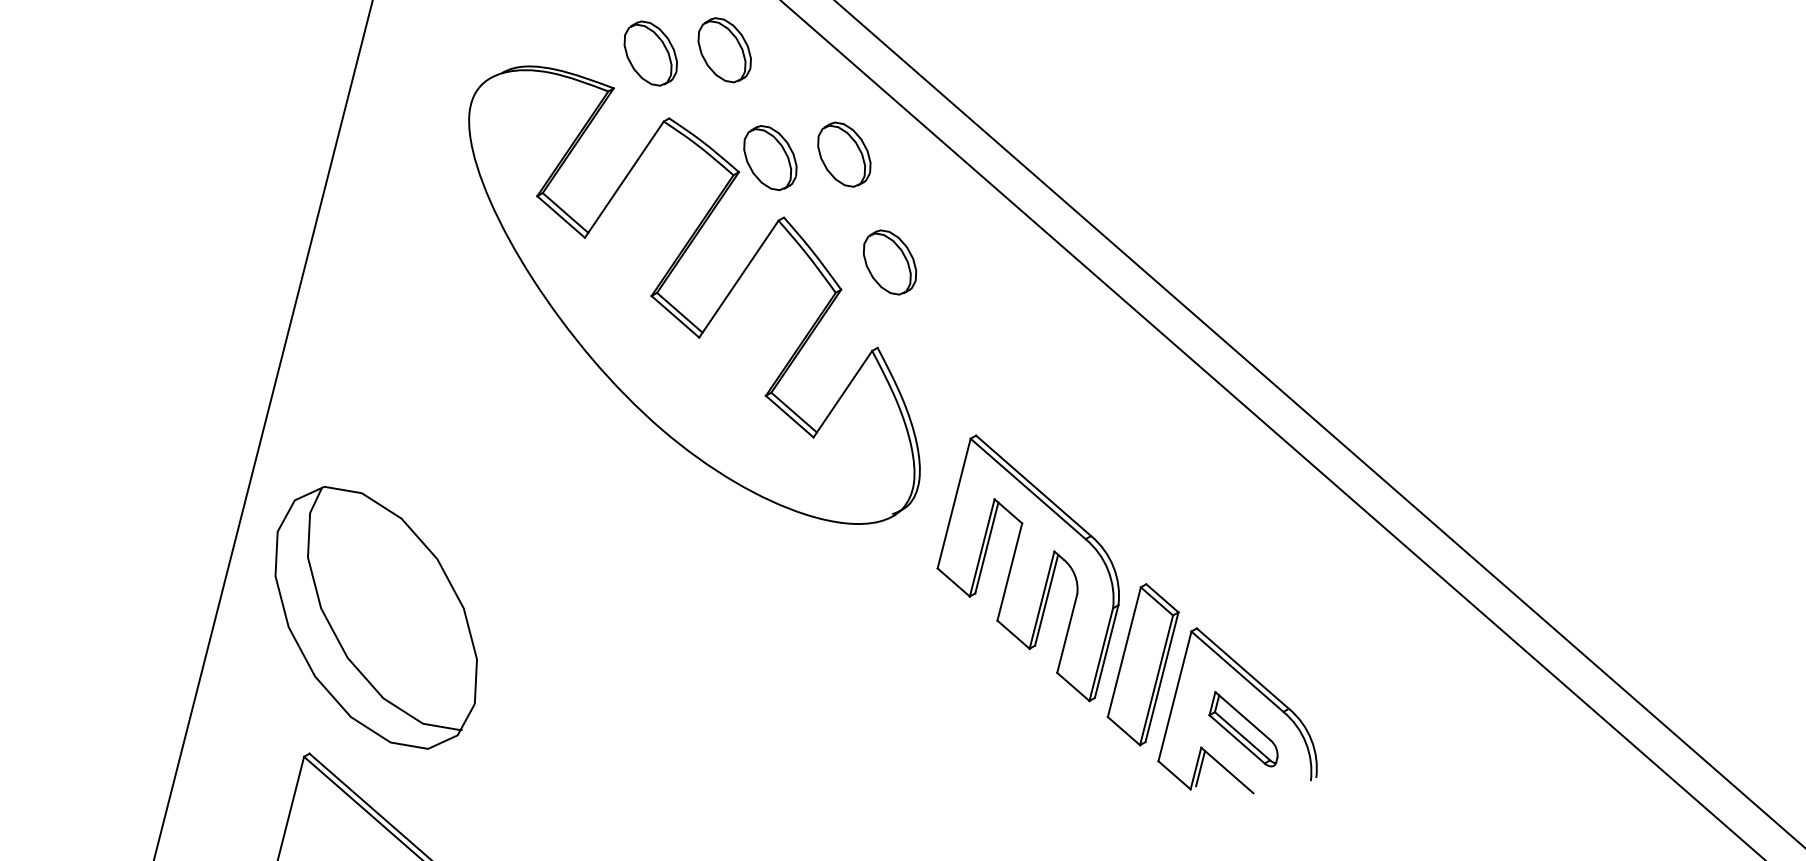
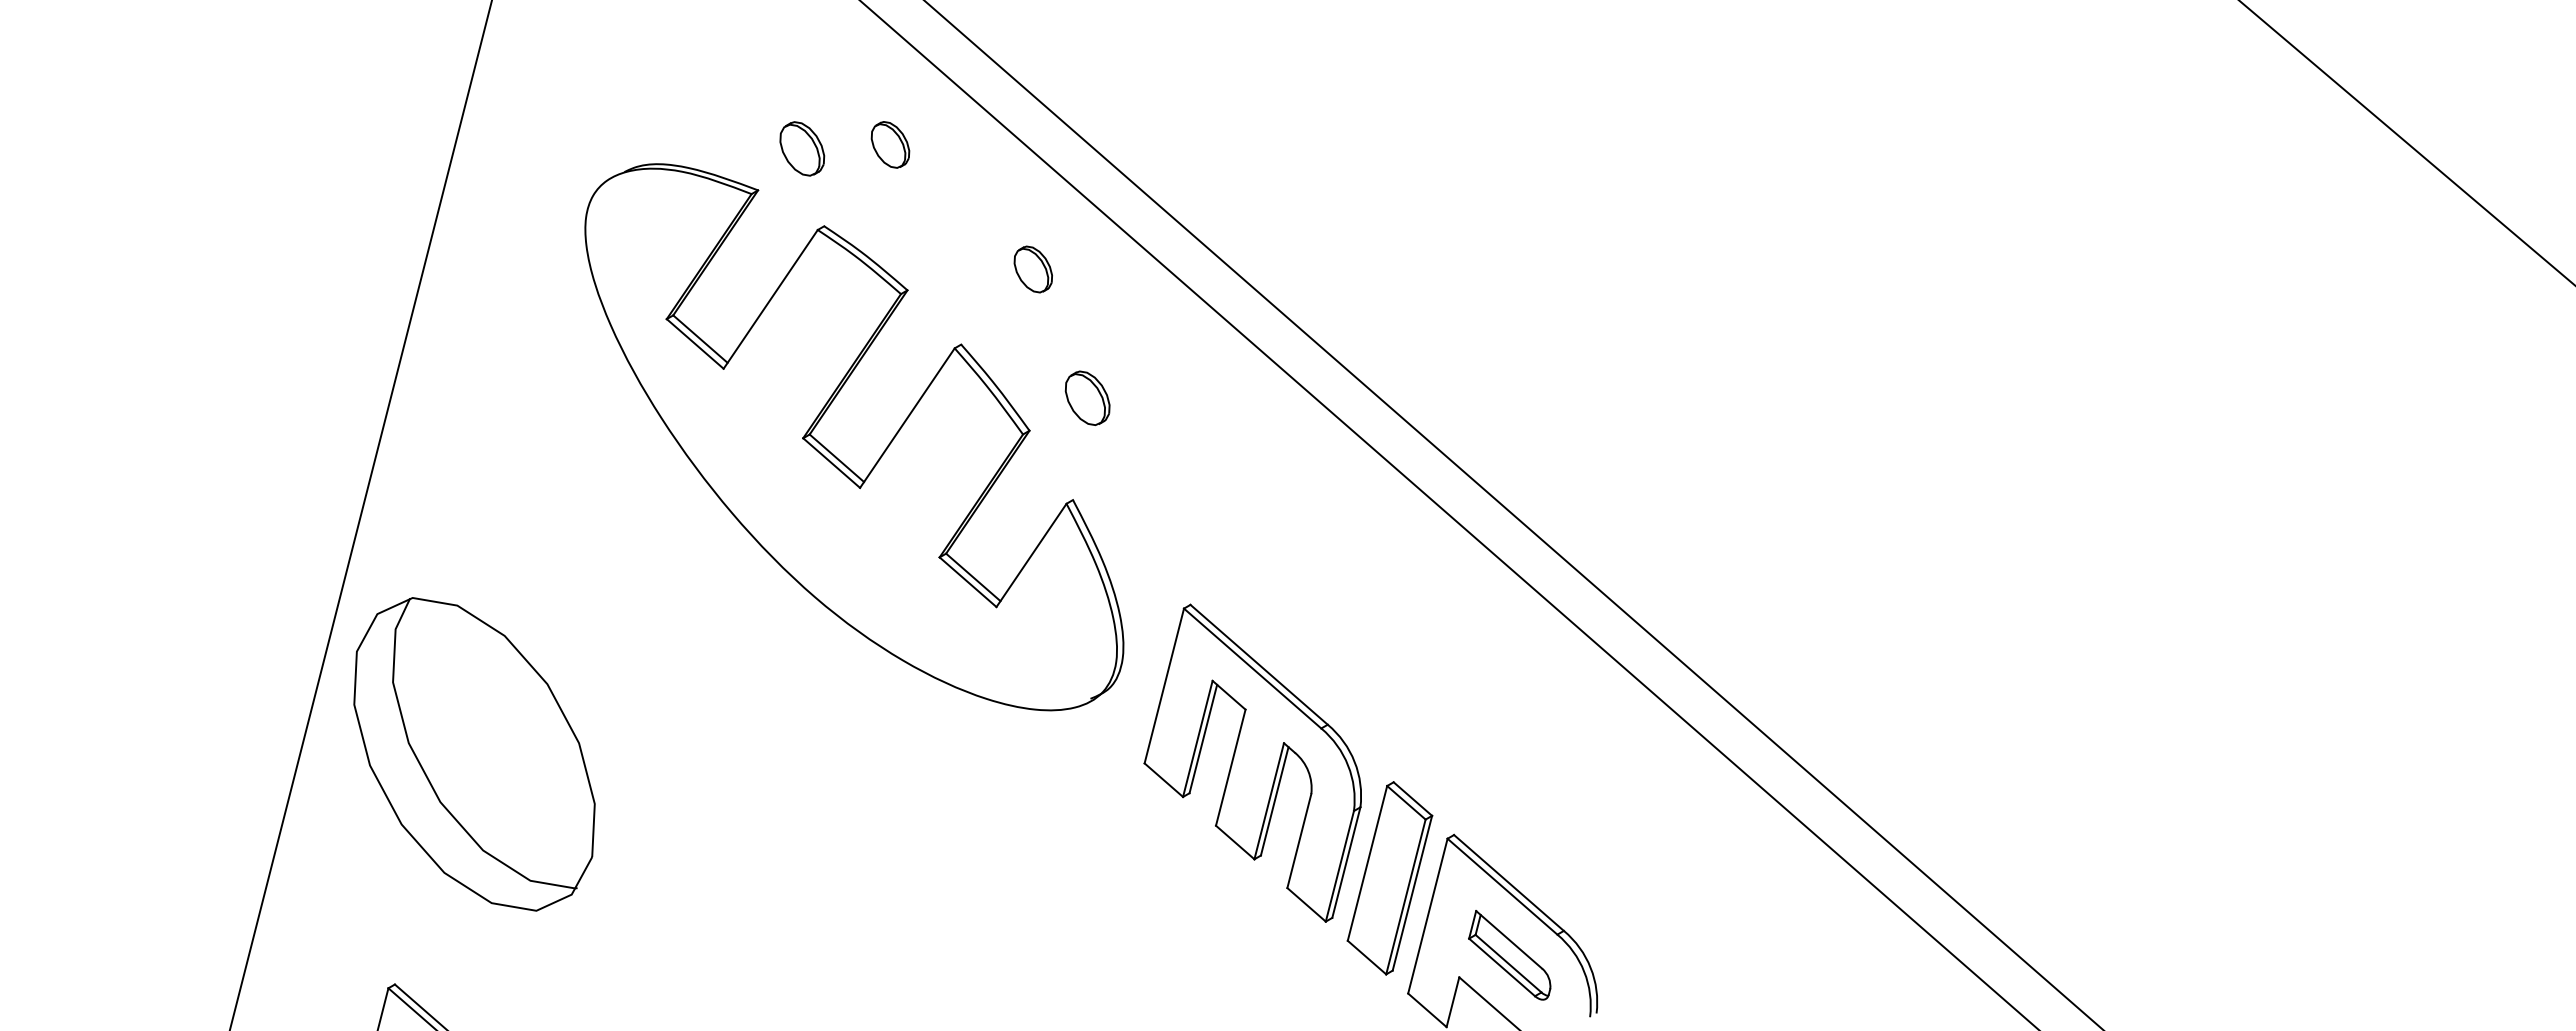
part: (724, 49) -> (890, 144), size x0.6
part: (651, 53) -> (802, 148), size x0.7
part: (844, 154) -> (1033, 269), size x0.6
part: (769, 158) -> (944, 273), removed
part: (889, 262) -> (1087, 398), size x0.7
part: (376, 617) -> (474, 754), moved
line: (1200, 768) -> (1458, 1002), removed

